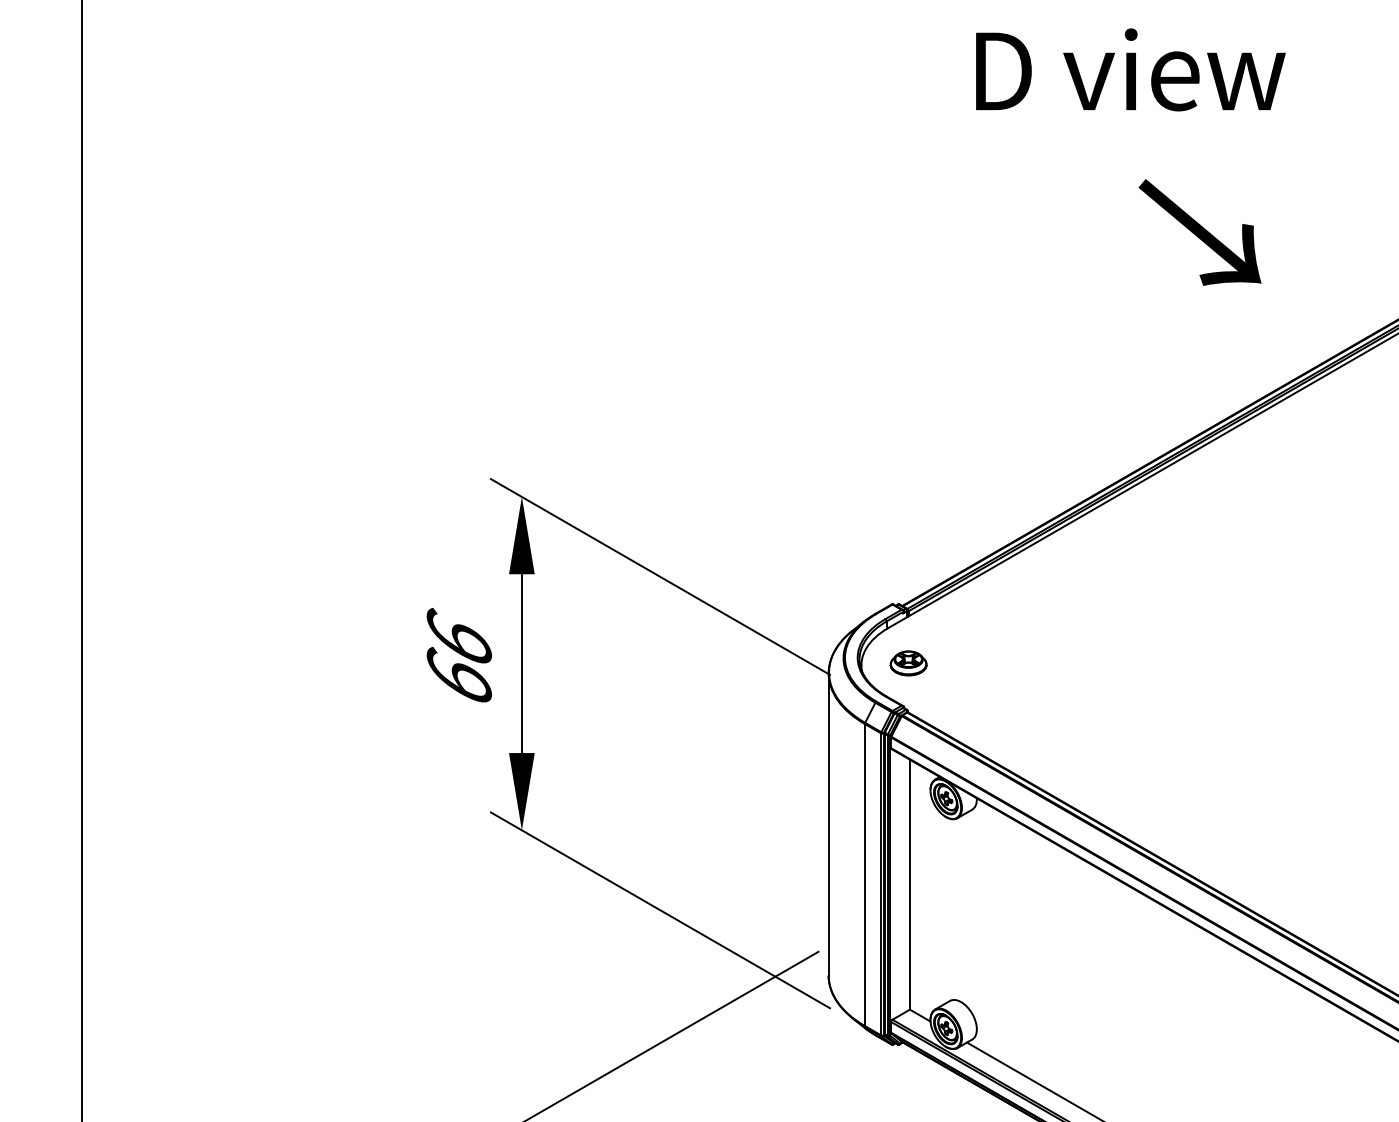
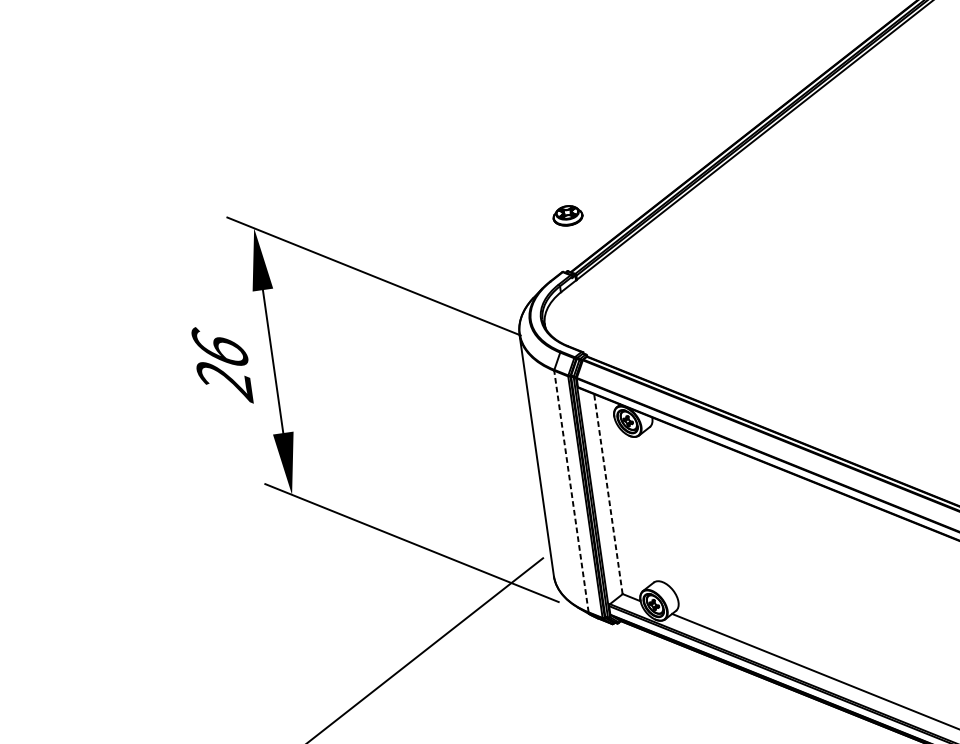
part: (908, 663) -> (567, 215), moved
text: (458, 679) -> (224, 381), 66 -> 26
line: (864, 874) -> (571, 491), solid -> dashed
line: (909, 884) -> (608, 494), solid -> dashed

